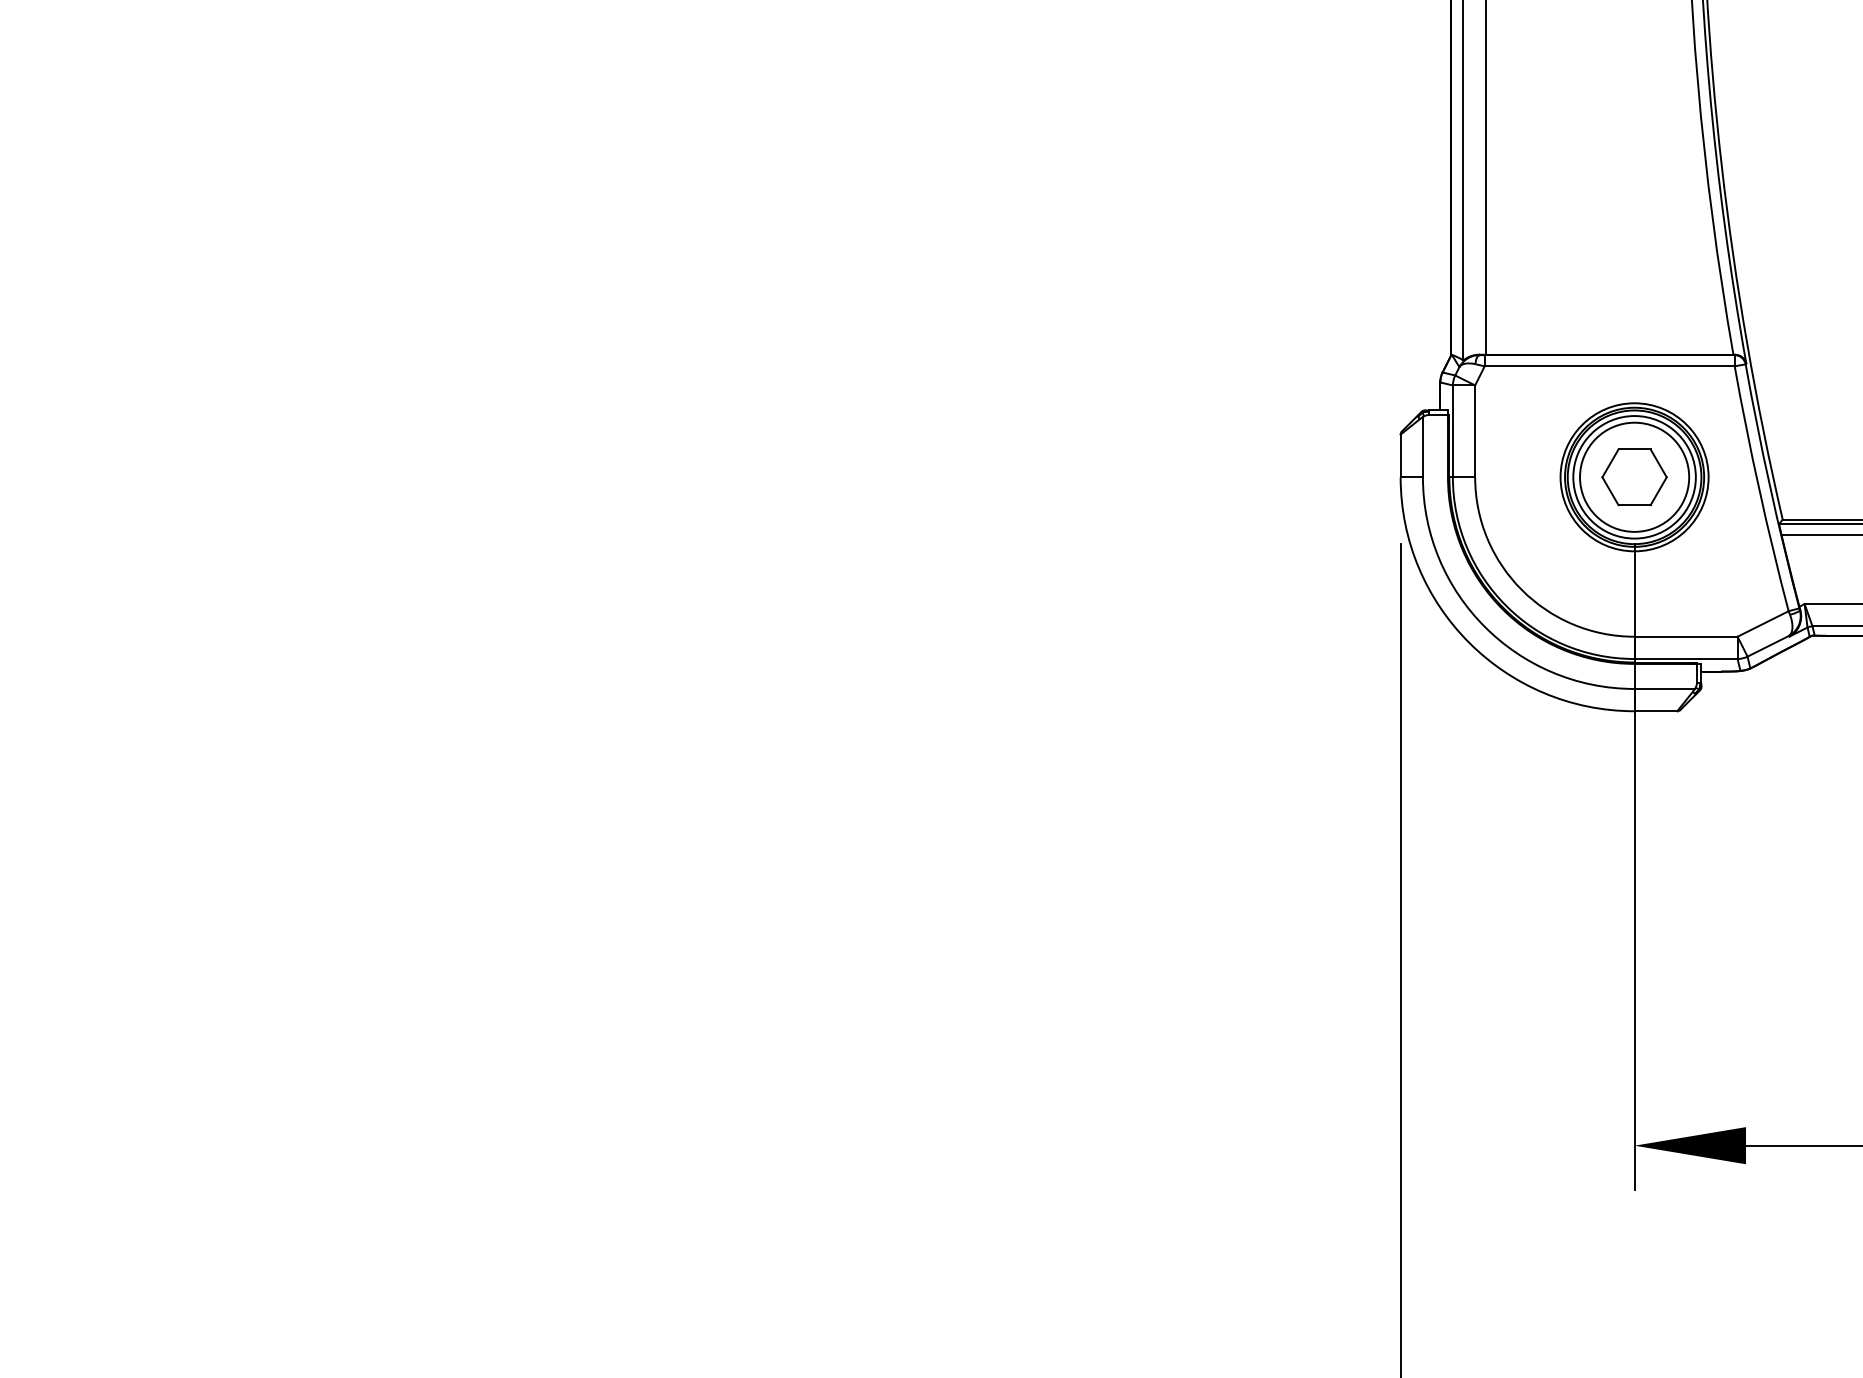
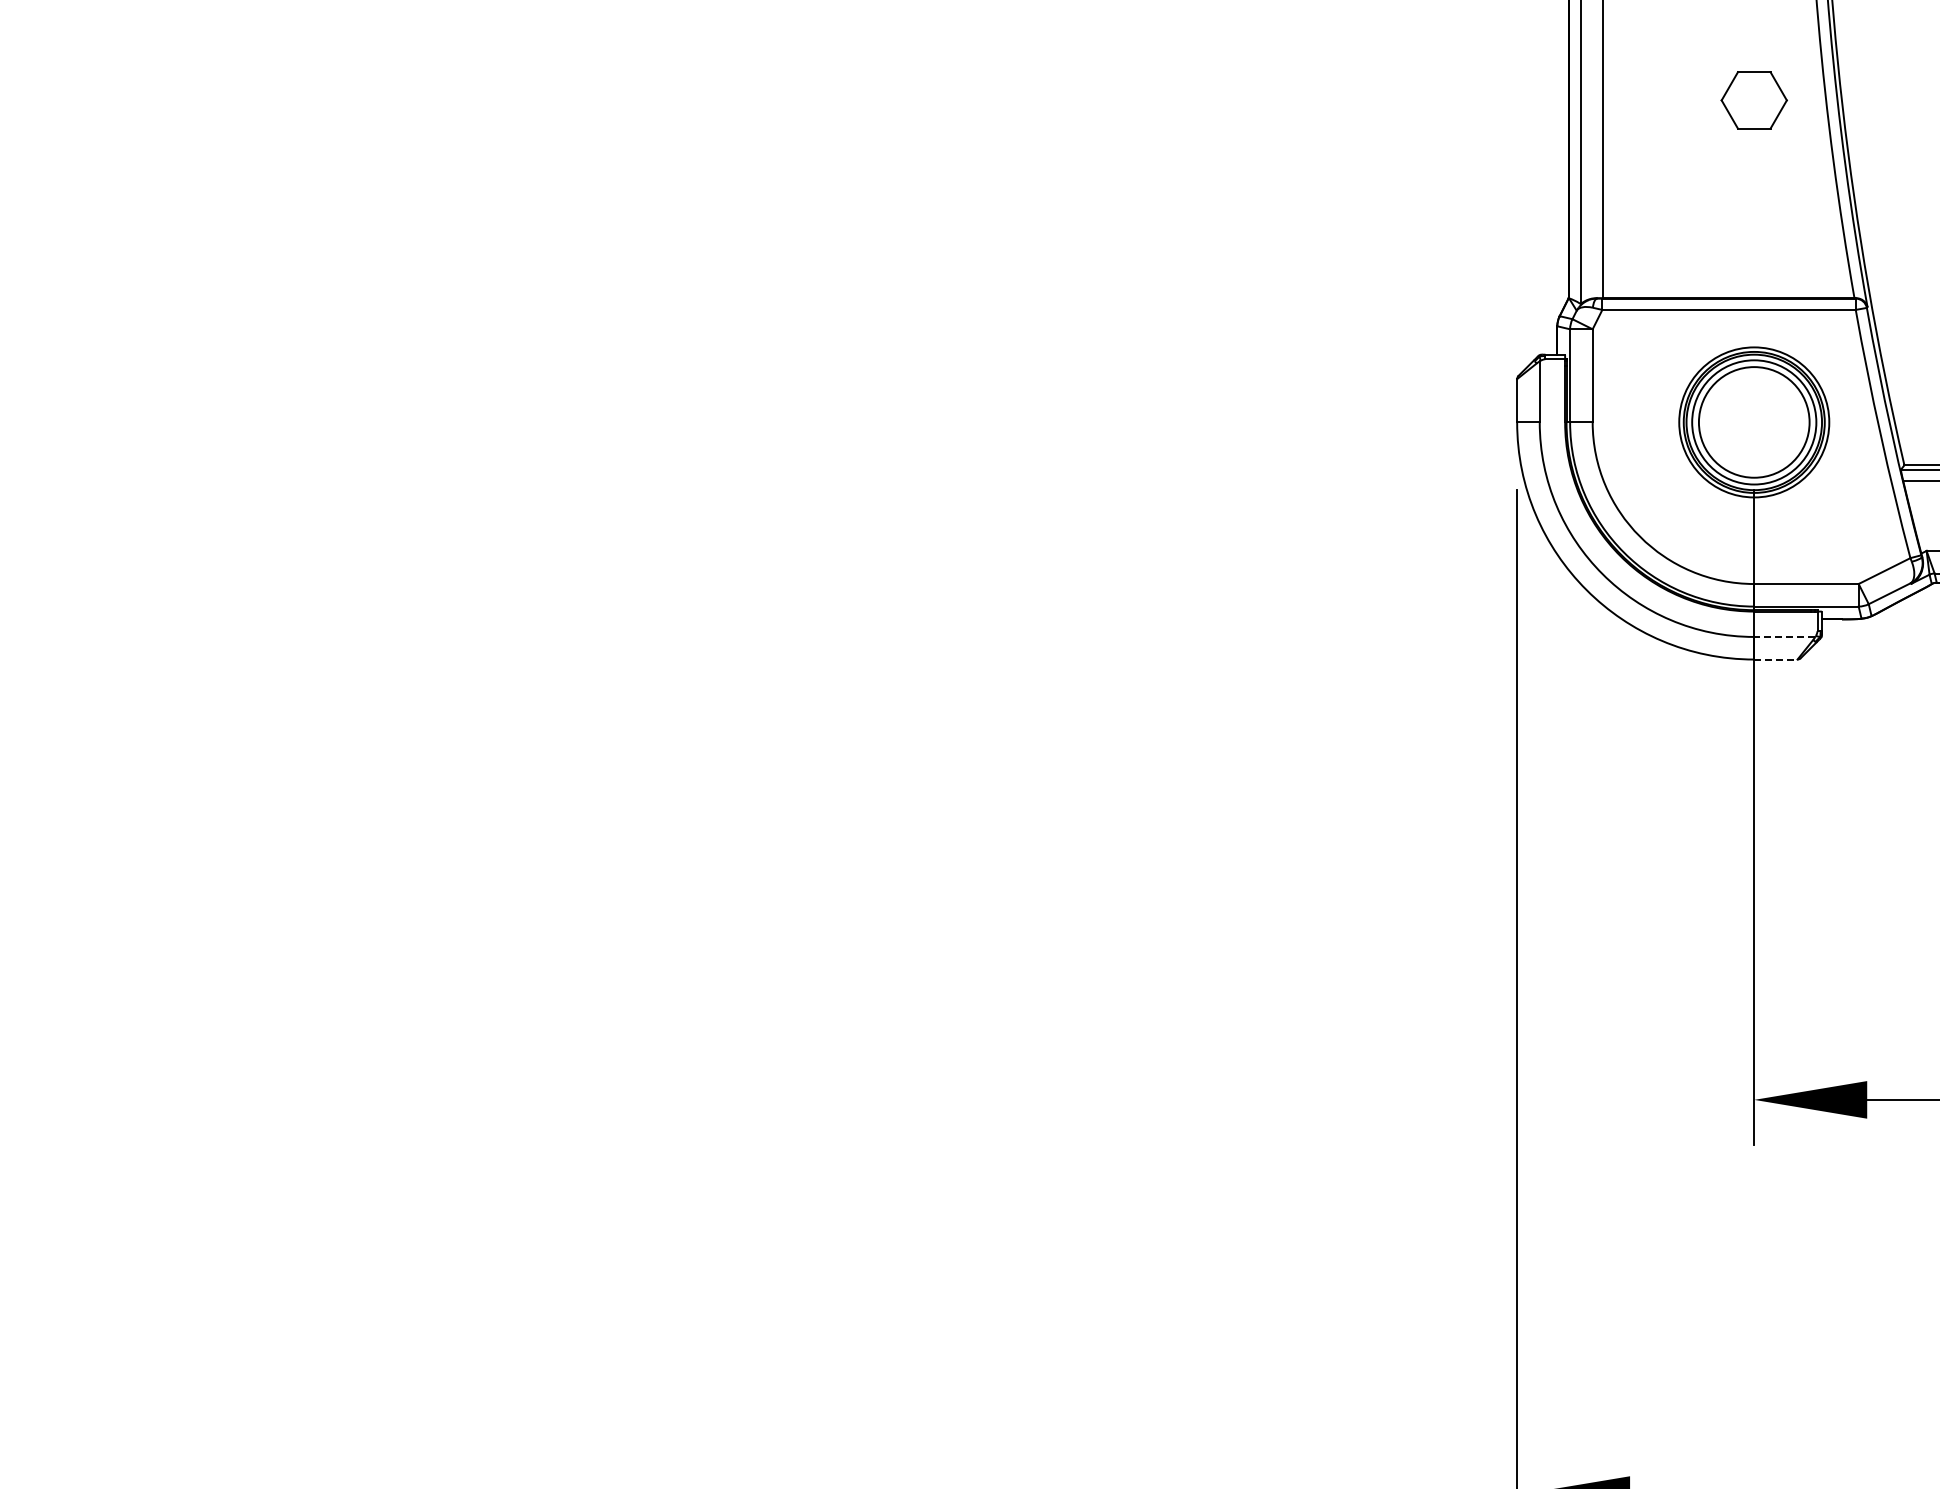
part: (1633, 477) -> (1753, 100), moved
line: (1664, 688) -> (1784, 636), solid -> dashed
line: (1655, 711) -> (1775, 659), solid -> dashed

